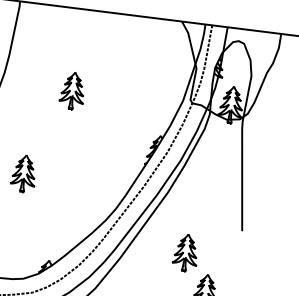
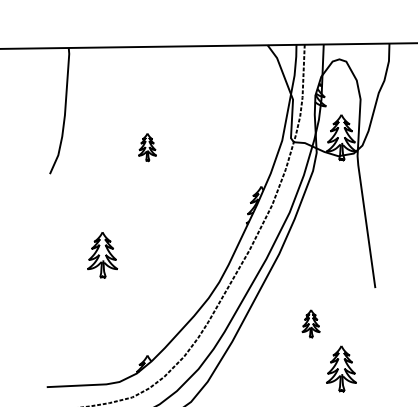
part: (72, 91) -> (147, 147), size x0.6
part: (185, 252) -> (310, 323), size x0.6

